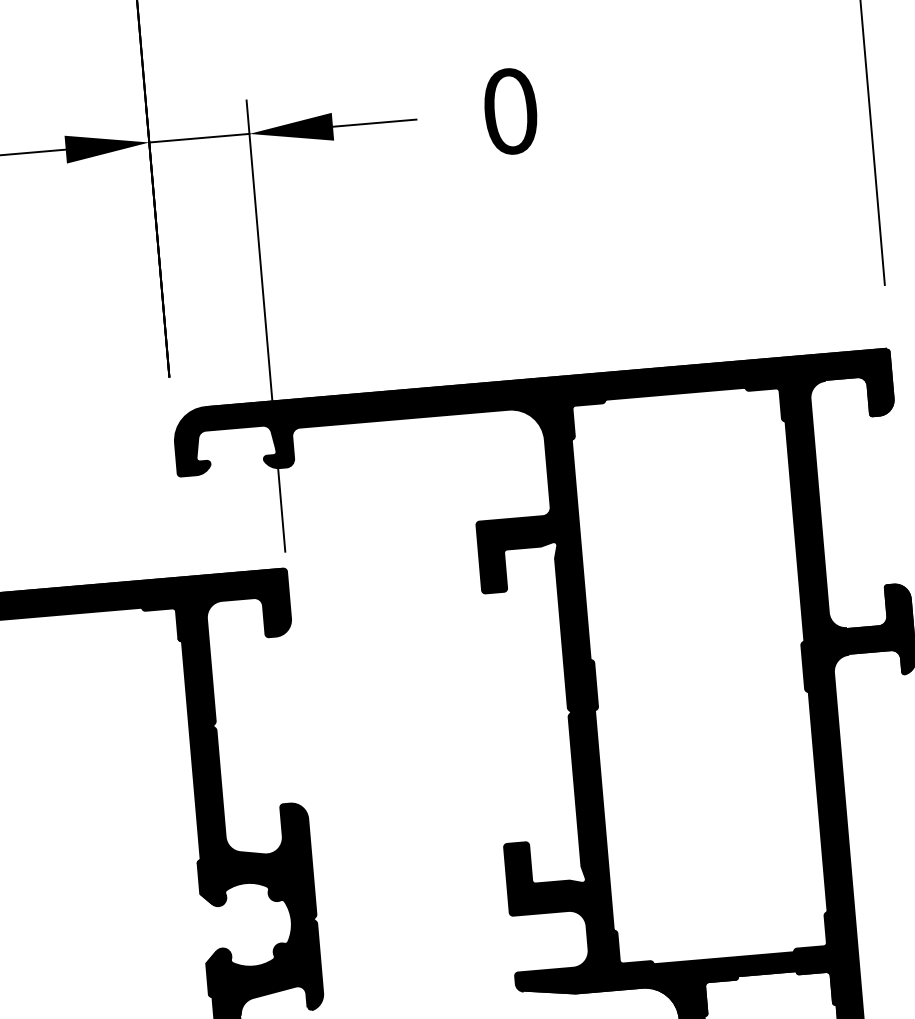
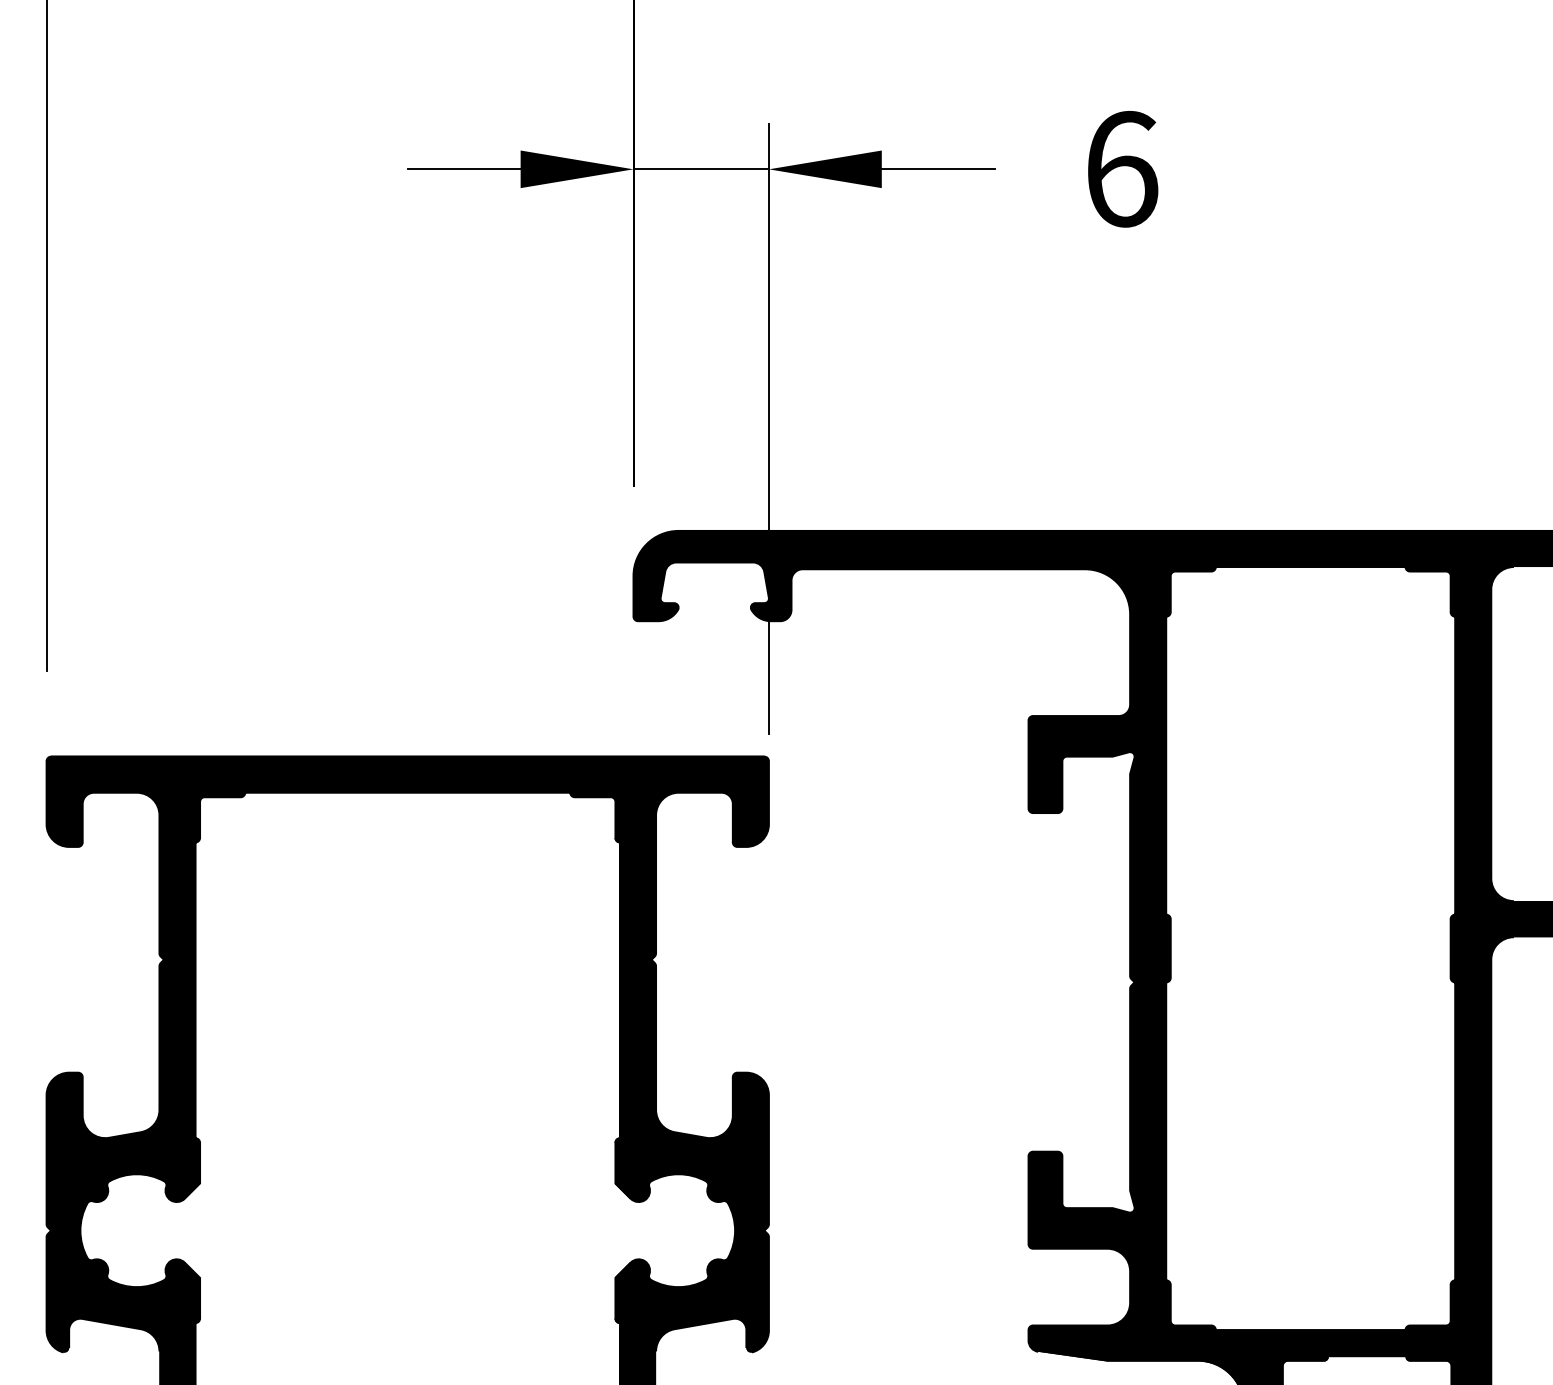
text: (510, 110) -> (1122, 168), 0 -> 6

